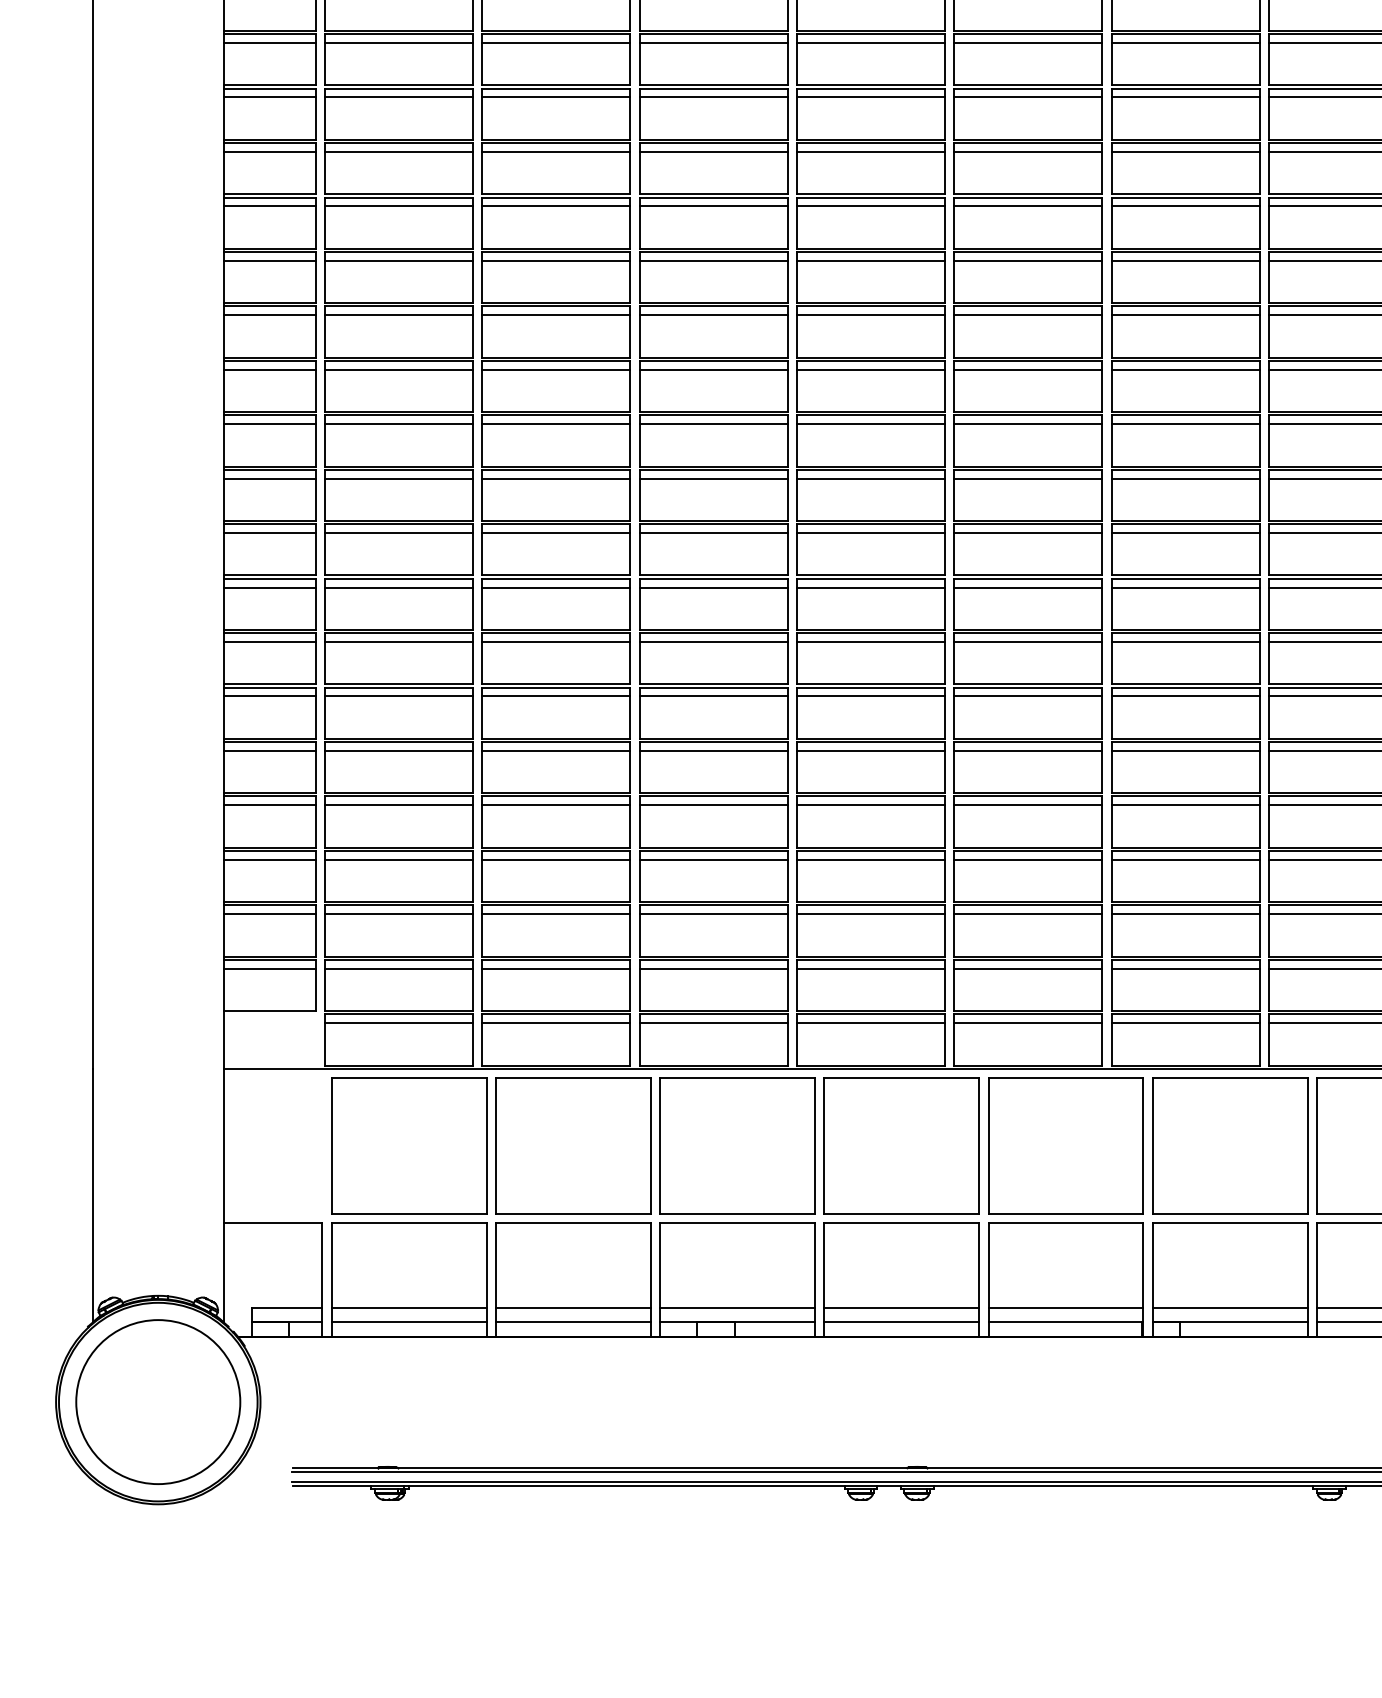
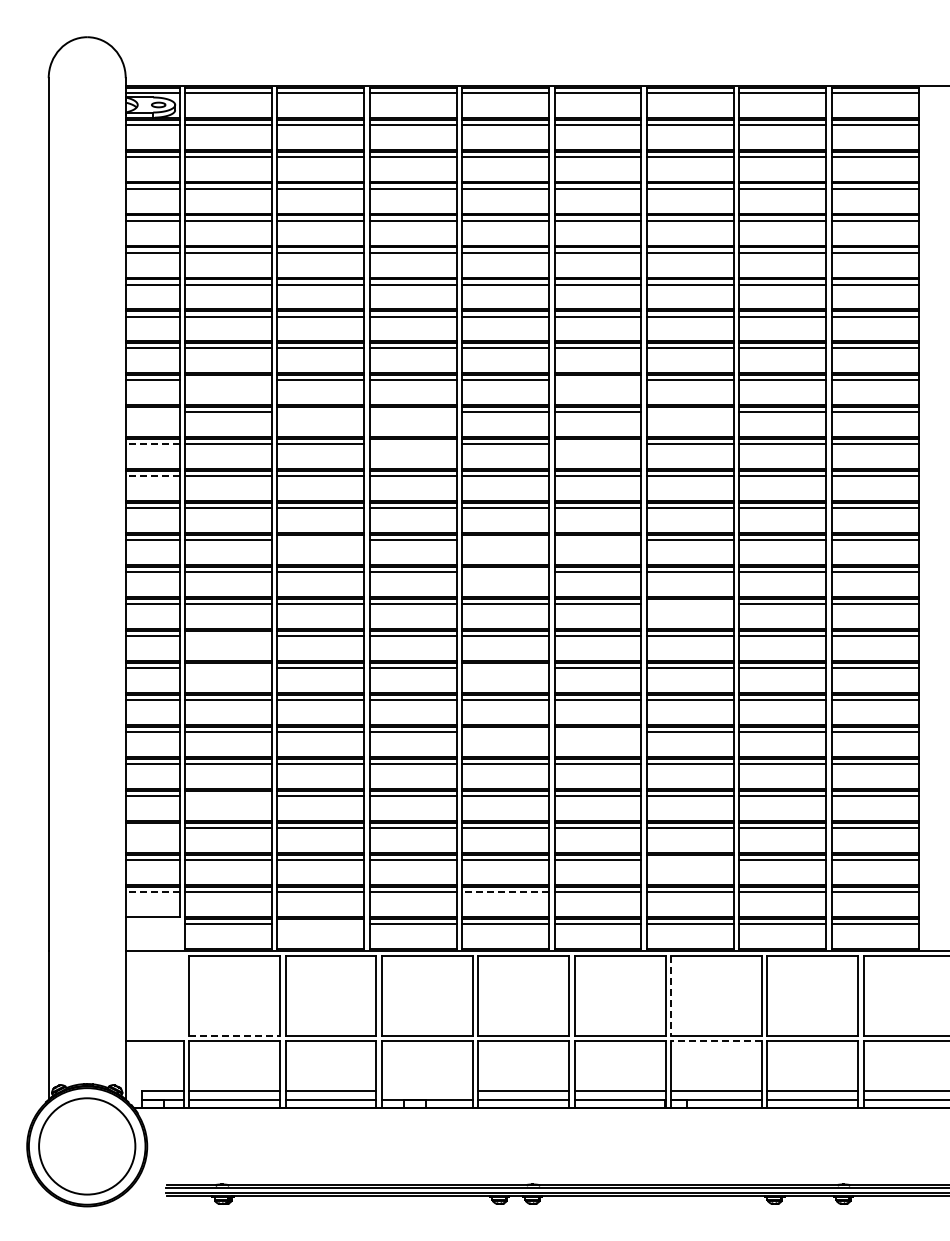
line: (398, 97) -> (228, 380), removed
line: (1027, 97) -> (597, 380), removed
line: (269, 152) -> (152, 412), removed
line: (555, 152) -> (320, 412), removed
line: (712, 152) -> (412, 412), removed
line: (1184, 152) -> (689, 412), removed
line: (269, 206) -> (152, 444), solid -> dashed
line: (712, 206) -> (412, 444), removed
line: (1027, 206) -> (597, 444), removed
line: (269, 261) -> (152, 476), solid -> dashed
line: (555, 370) -> (320, 540), removed
line: (870, 370) -> (505, 540), removed
line: (1027, 370) -> (597, 540), removed
line: (870, 424) -> (505, 572), removed
line: (1184, 479) -> (689, 604), removed
line: (398, 533) -> (228, 636), removed
line: (398, 588) -> (228, 668), removed
line: (870, 588) -> (505, 668), removed
line: (870, 697) -> (505, 732), removed
line: (1027, 697) -> (597, 732), removed
line: (398, 806) -> (228, 796), removed
line: (269, 858) -> (152, 827), removed
line: (1184, 913) -> (689, 859), removed
line: (269, 967) -> (152, 891), solid -> dashed
line: (870, 967) -> (505, 891), solid -> dashed
line: (555, 1022) -> (320, 923), removed
line: (1153, 1146) -> (671, 996), solid -> dashed
line: (410, 1213) -> (235, 1035), solid -> dashed
line: (1230, 1223) -> (716, 1041), solid -> dashed
line: (736, 1308) -> (426, 1091), removed

